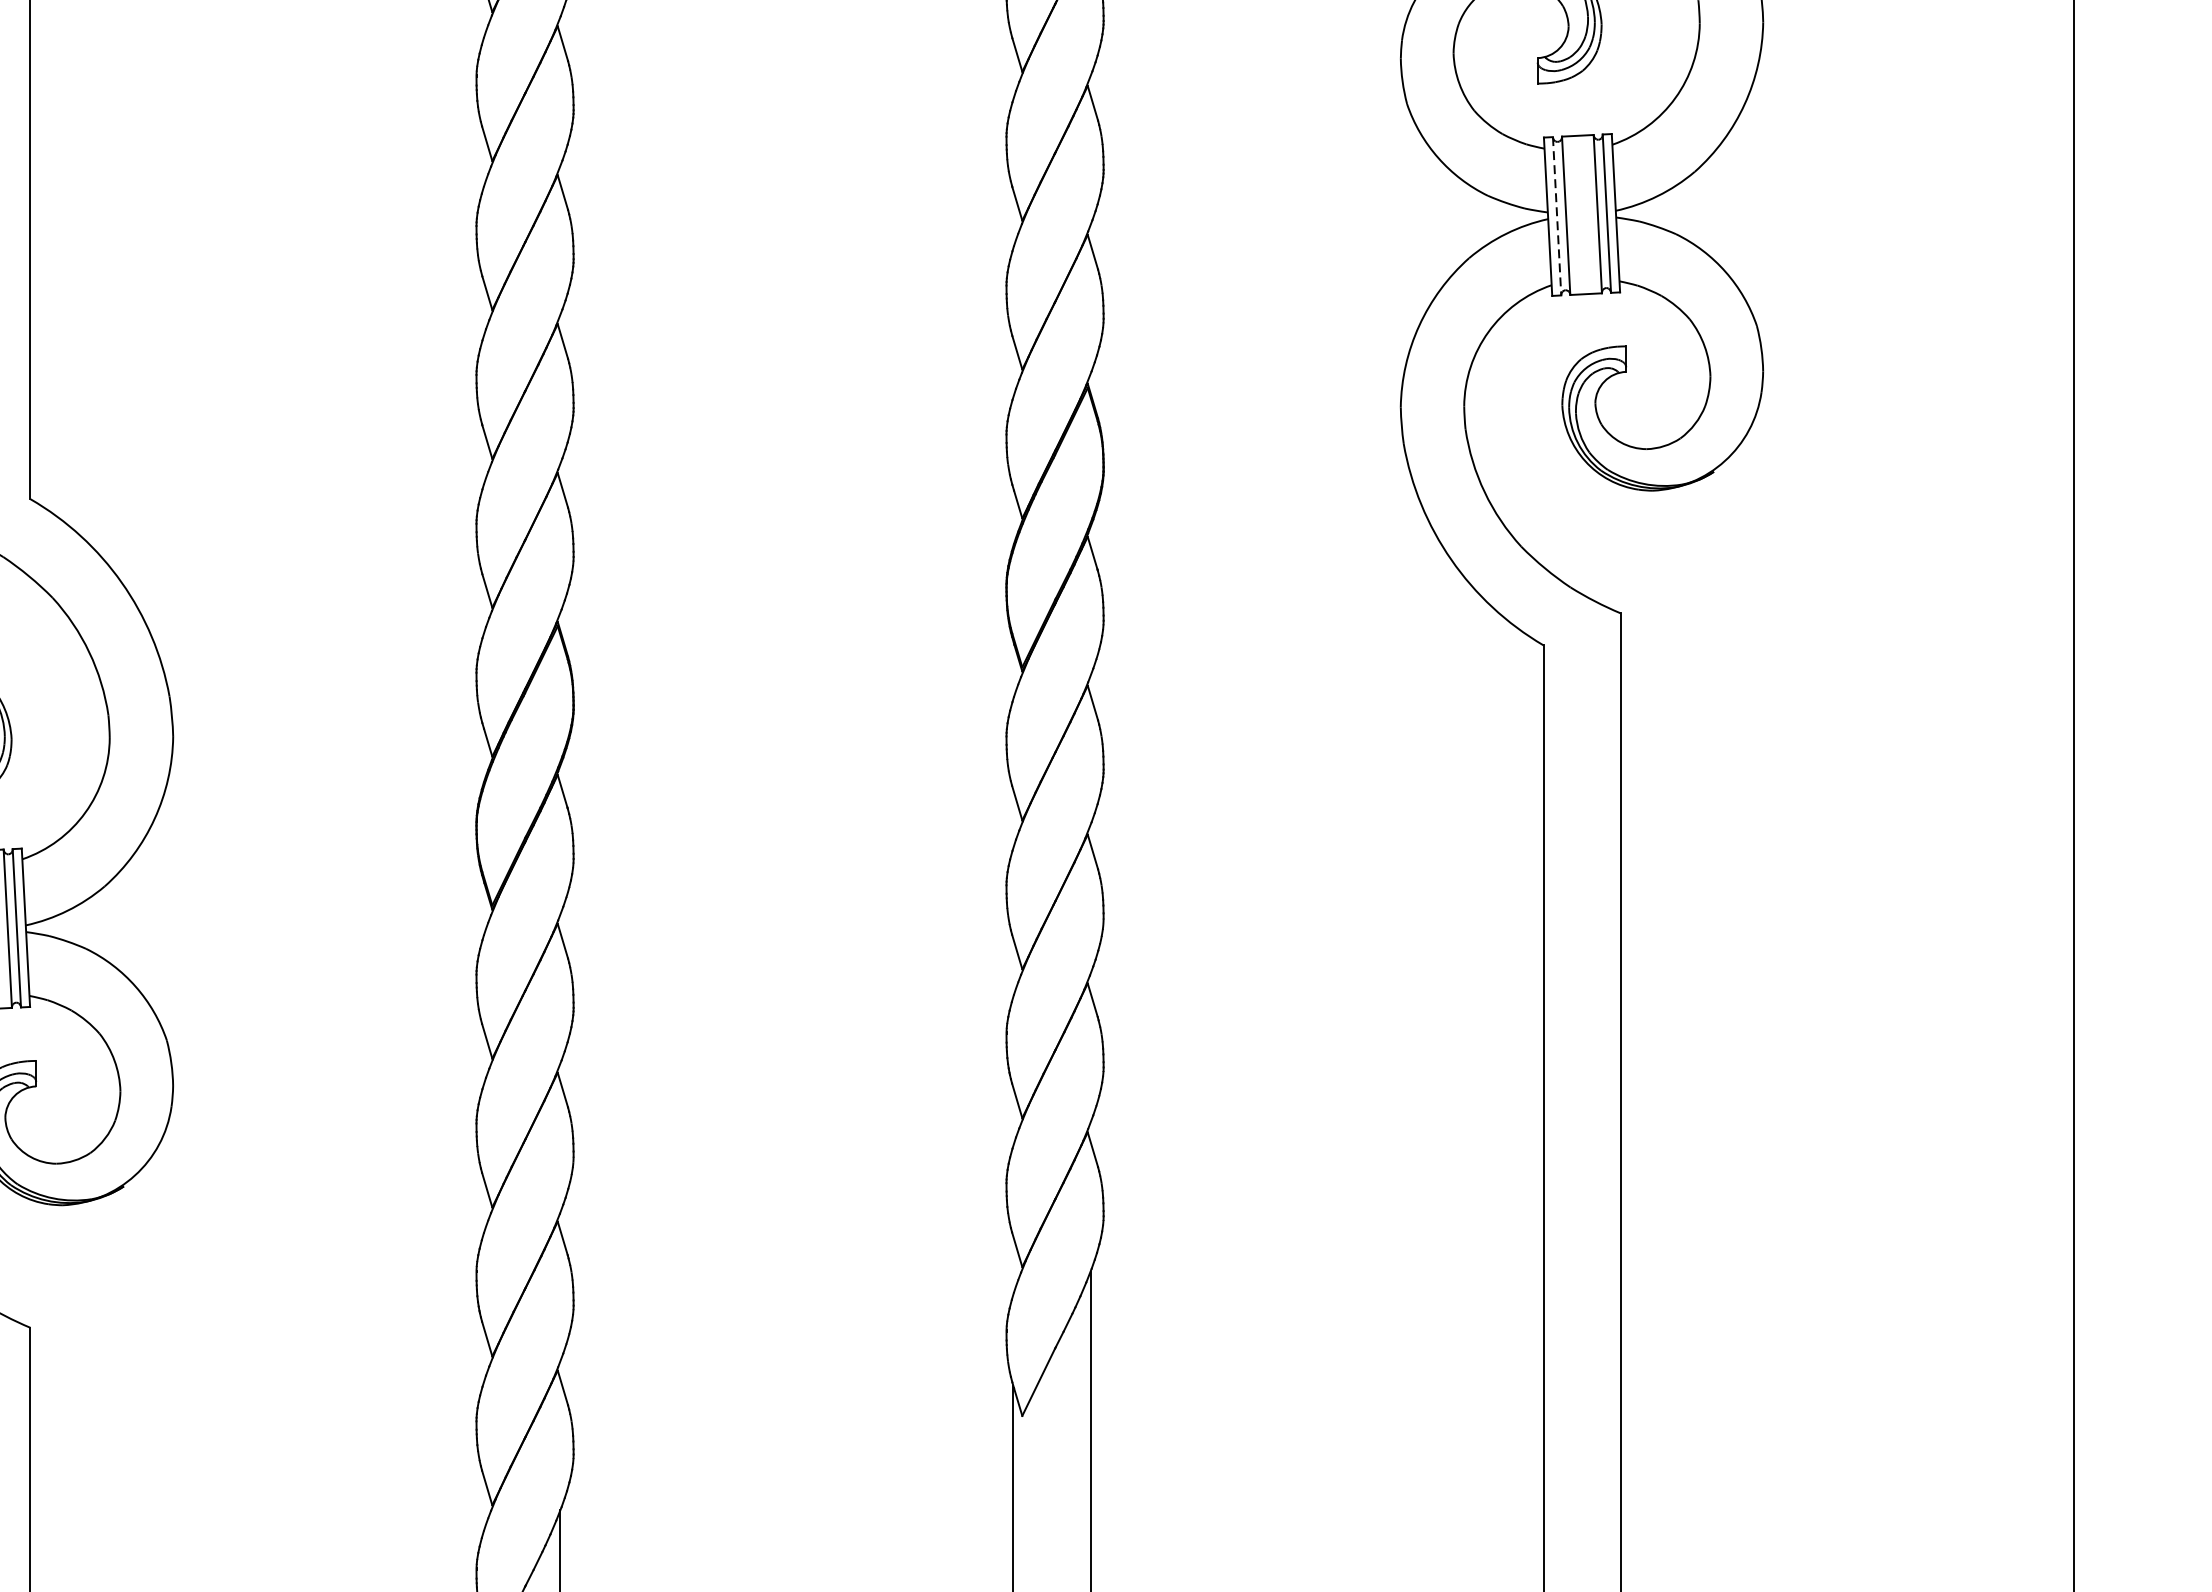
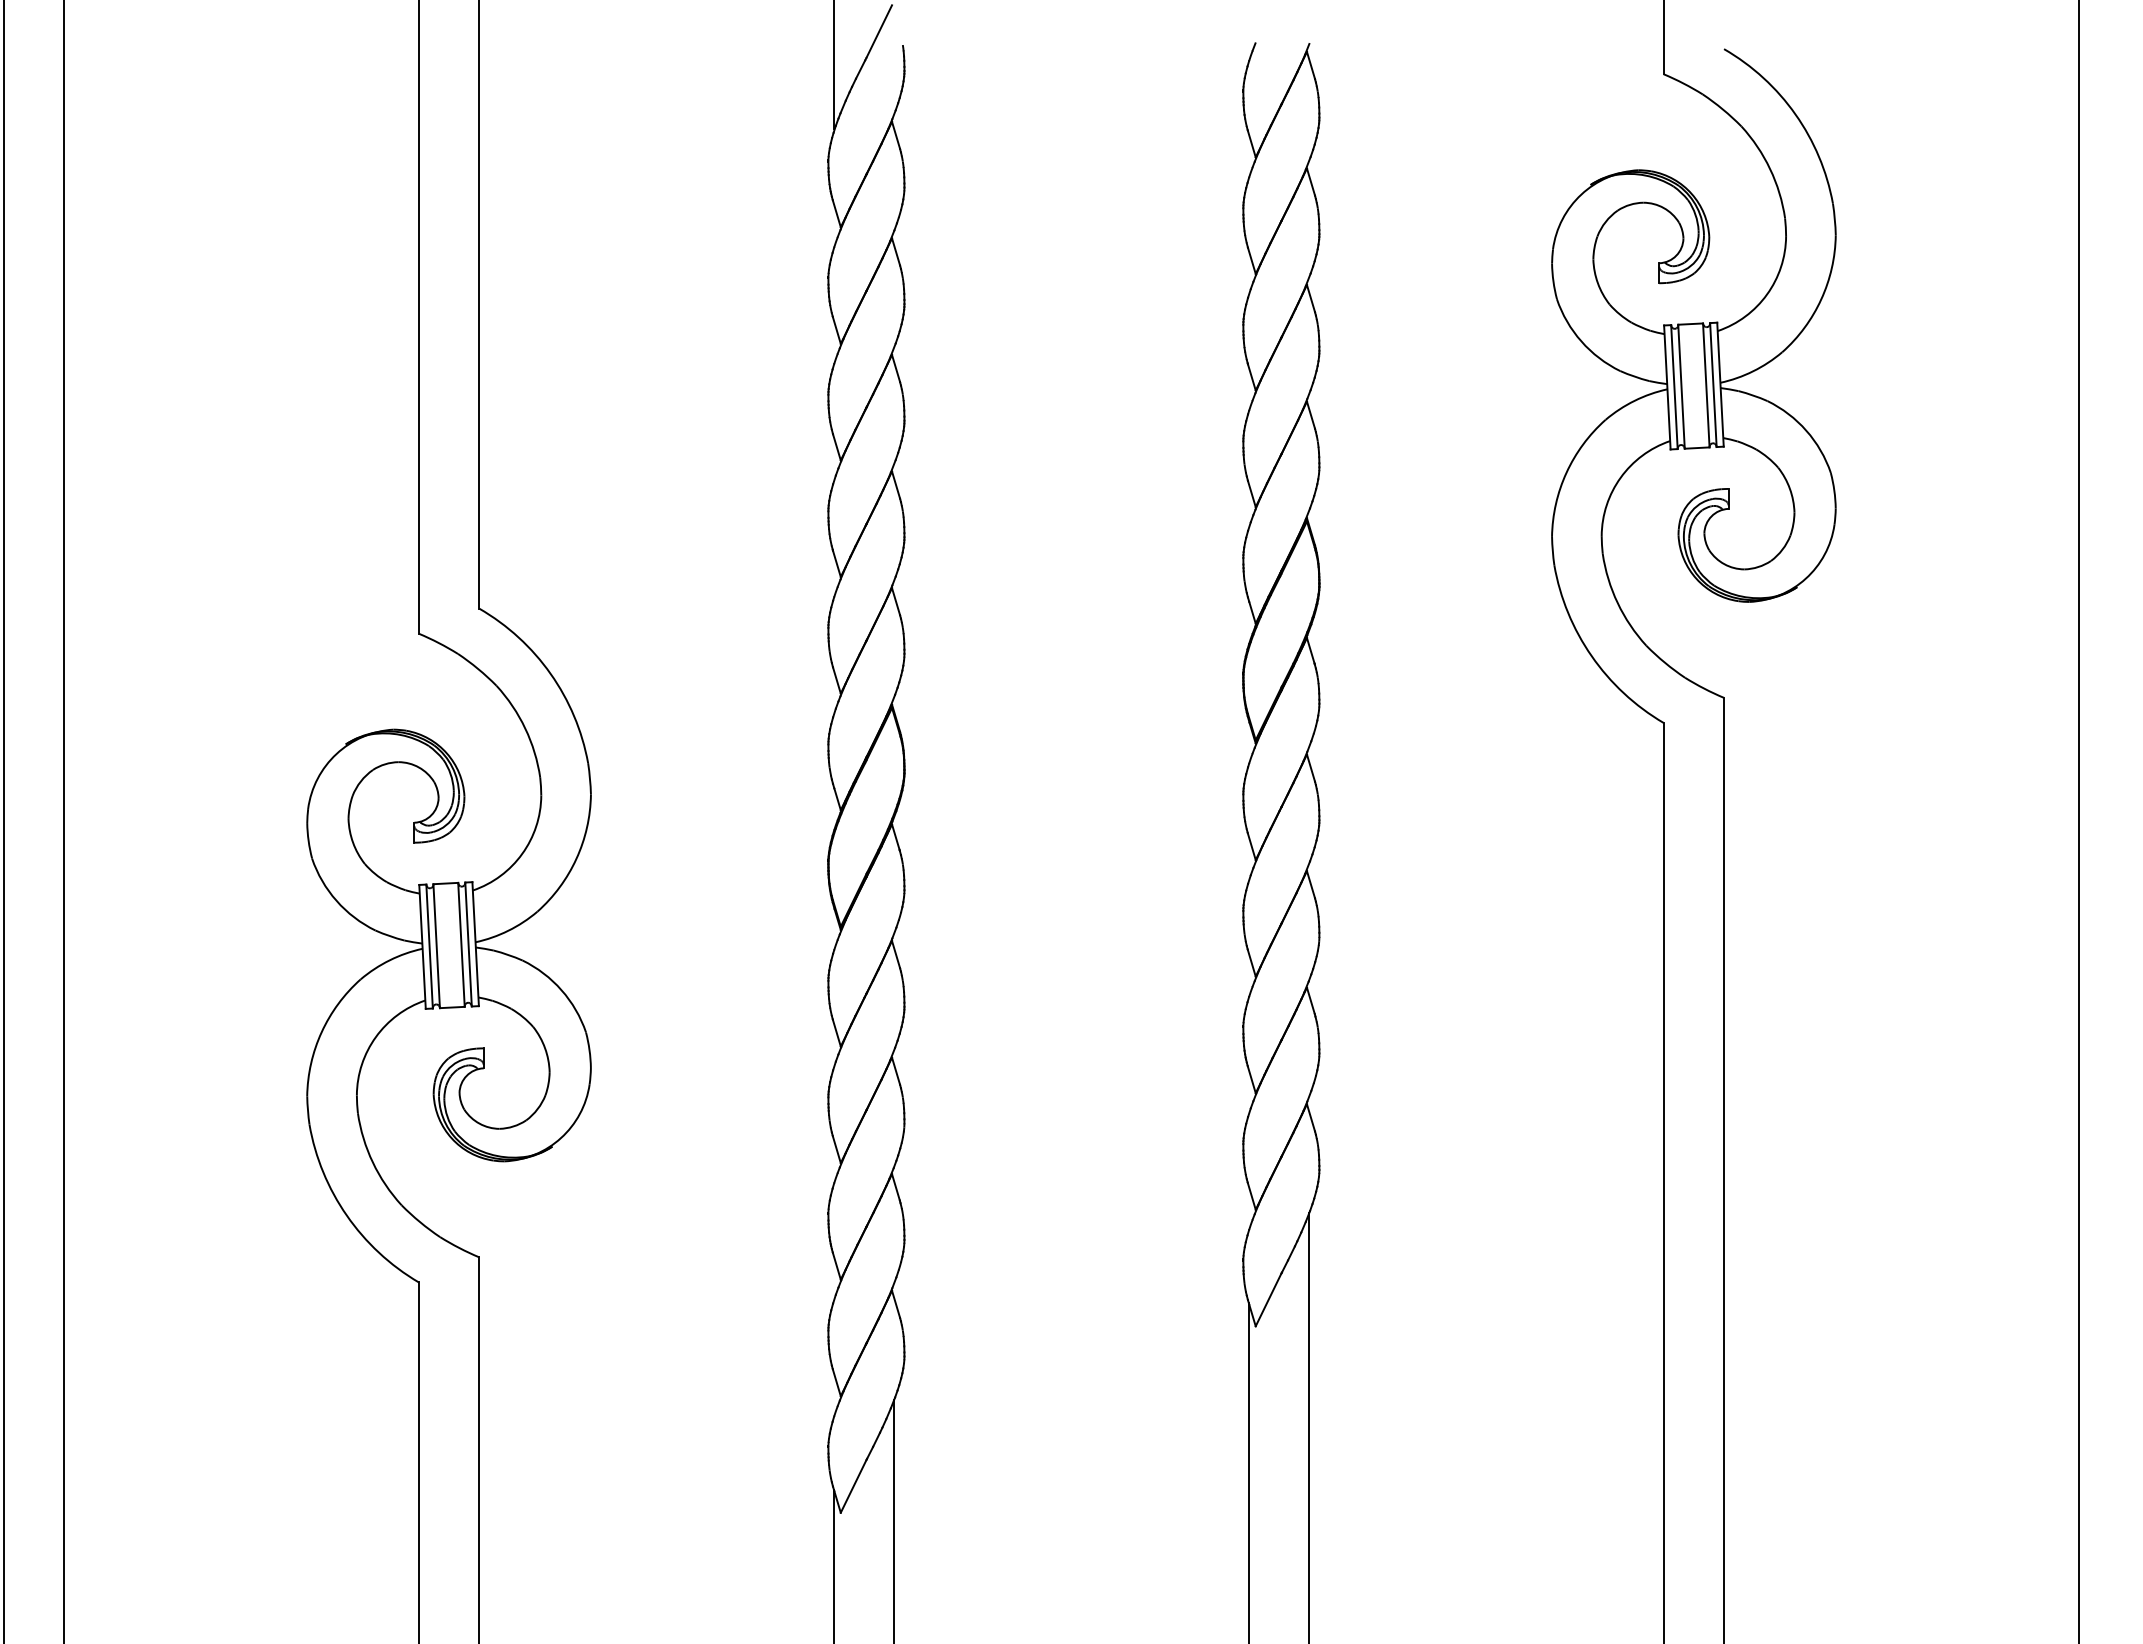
line: (1557, 216) -> (1674, 387), dashed -> solid

